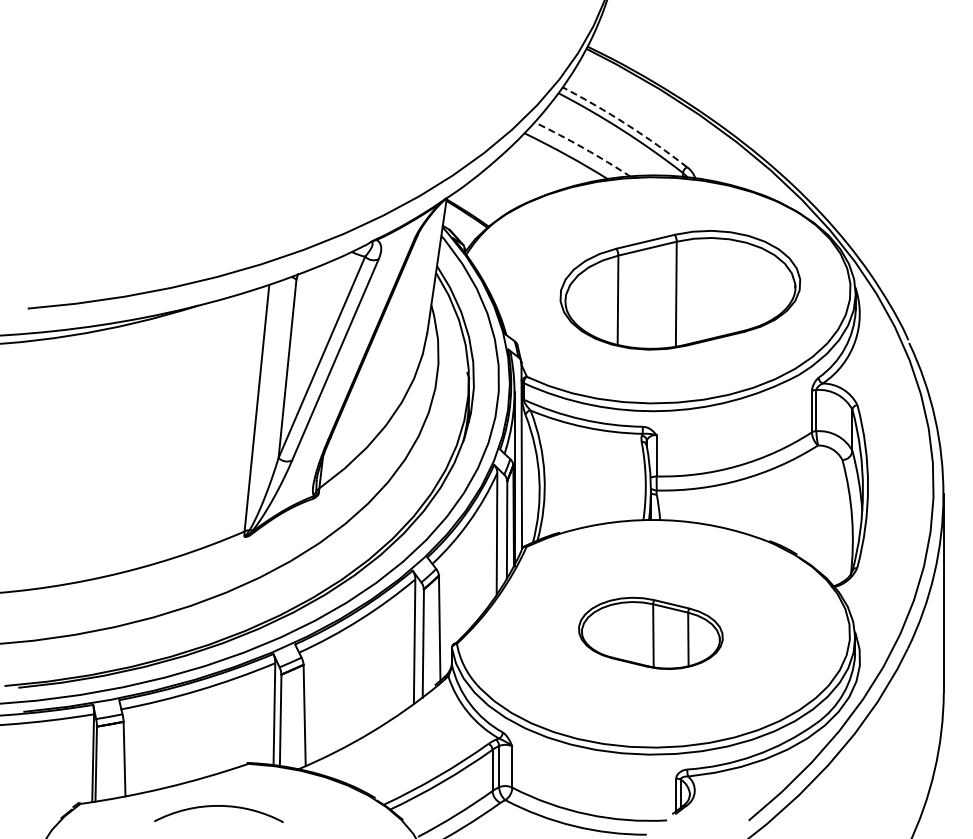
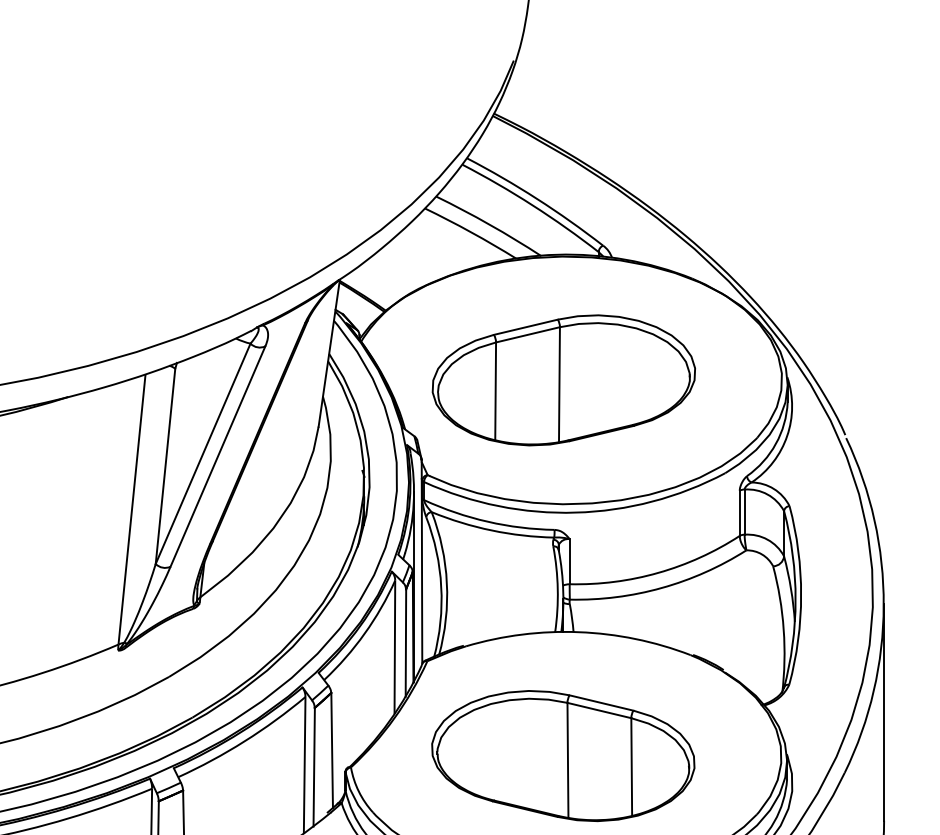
arc: (626, 124) -> (536, 198), dashed -> solid
arc: (583, 148) -> (489, 225), dashed -> solid
part: (680, 290) -> (564, 380), moved
part: (650, 633) -> (562, 756), size x1.67

